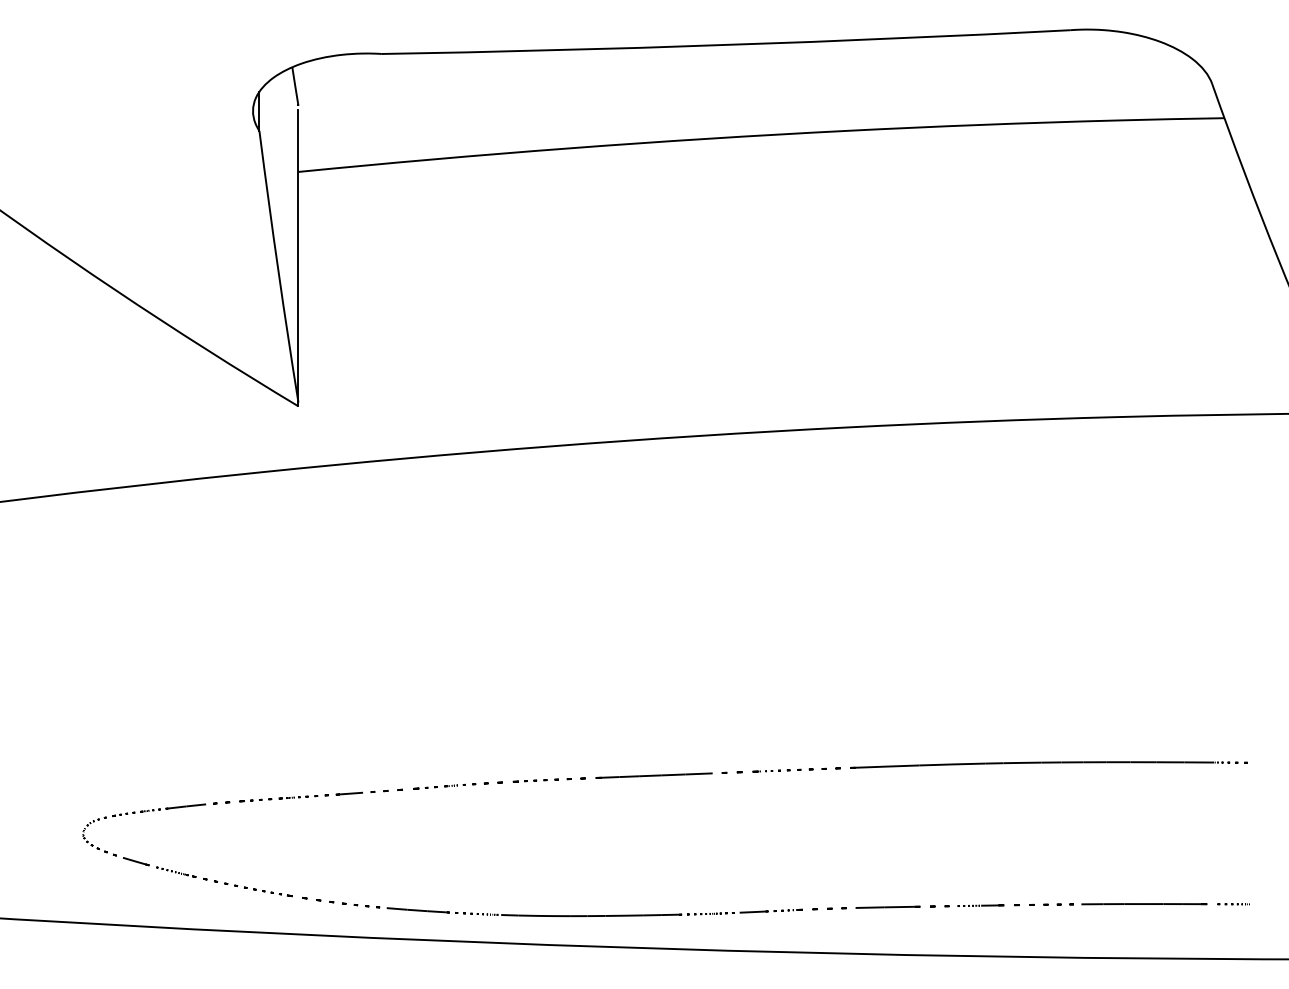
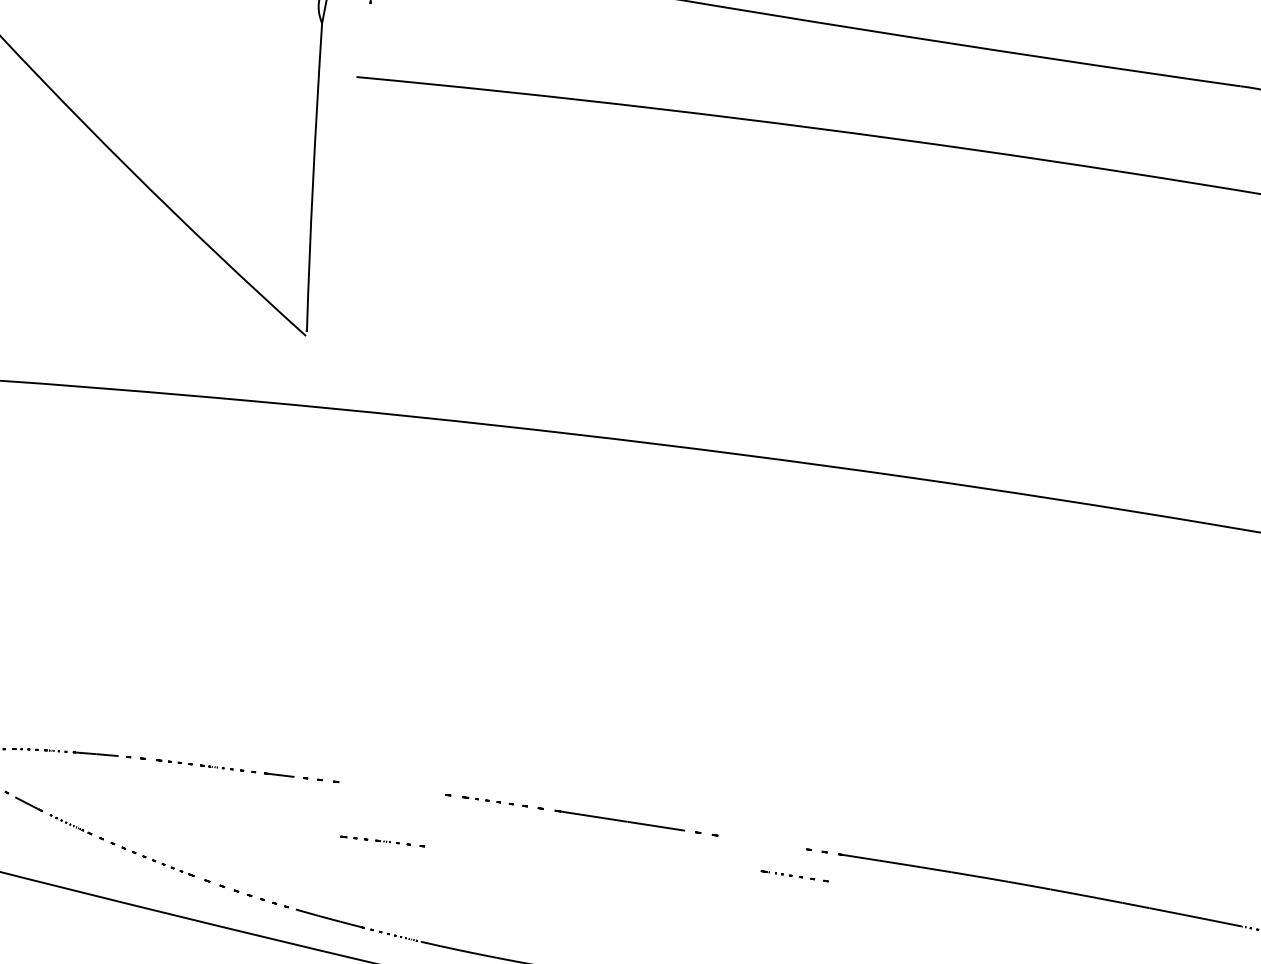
line: (298, 257) -> (338, 171), removed
part: (782, 770) -> (794, 876), moved
part: (450, 785) -> (382, 840), moved

